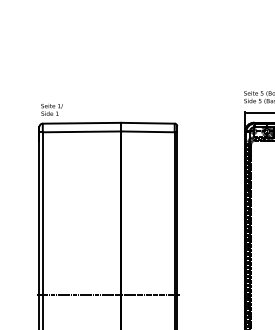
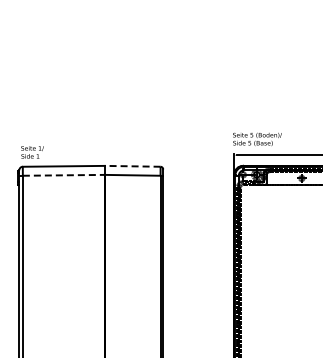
line: (147, 123) -> (132, 166), solid -> dashed
line: (81, 132) -> (63, 175), solid -> dashed
line: (108, 294) -> (91, 345), removed

